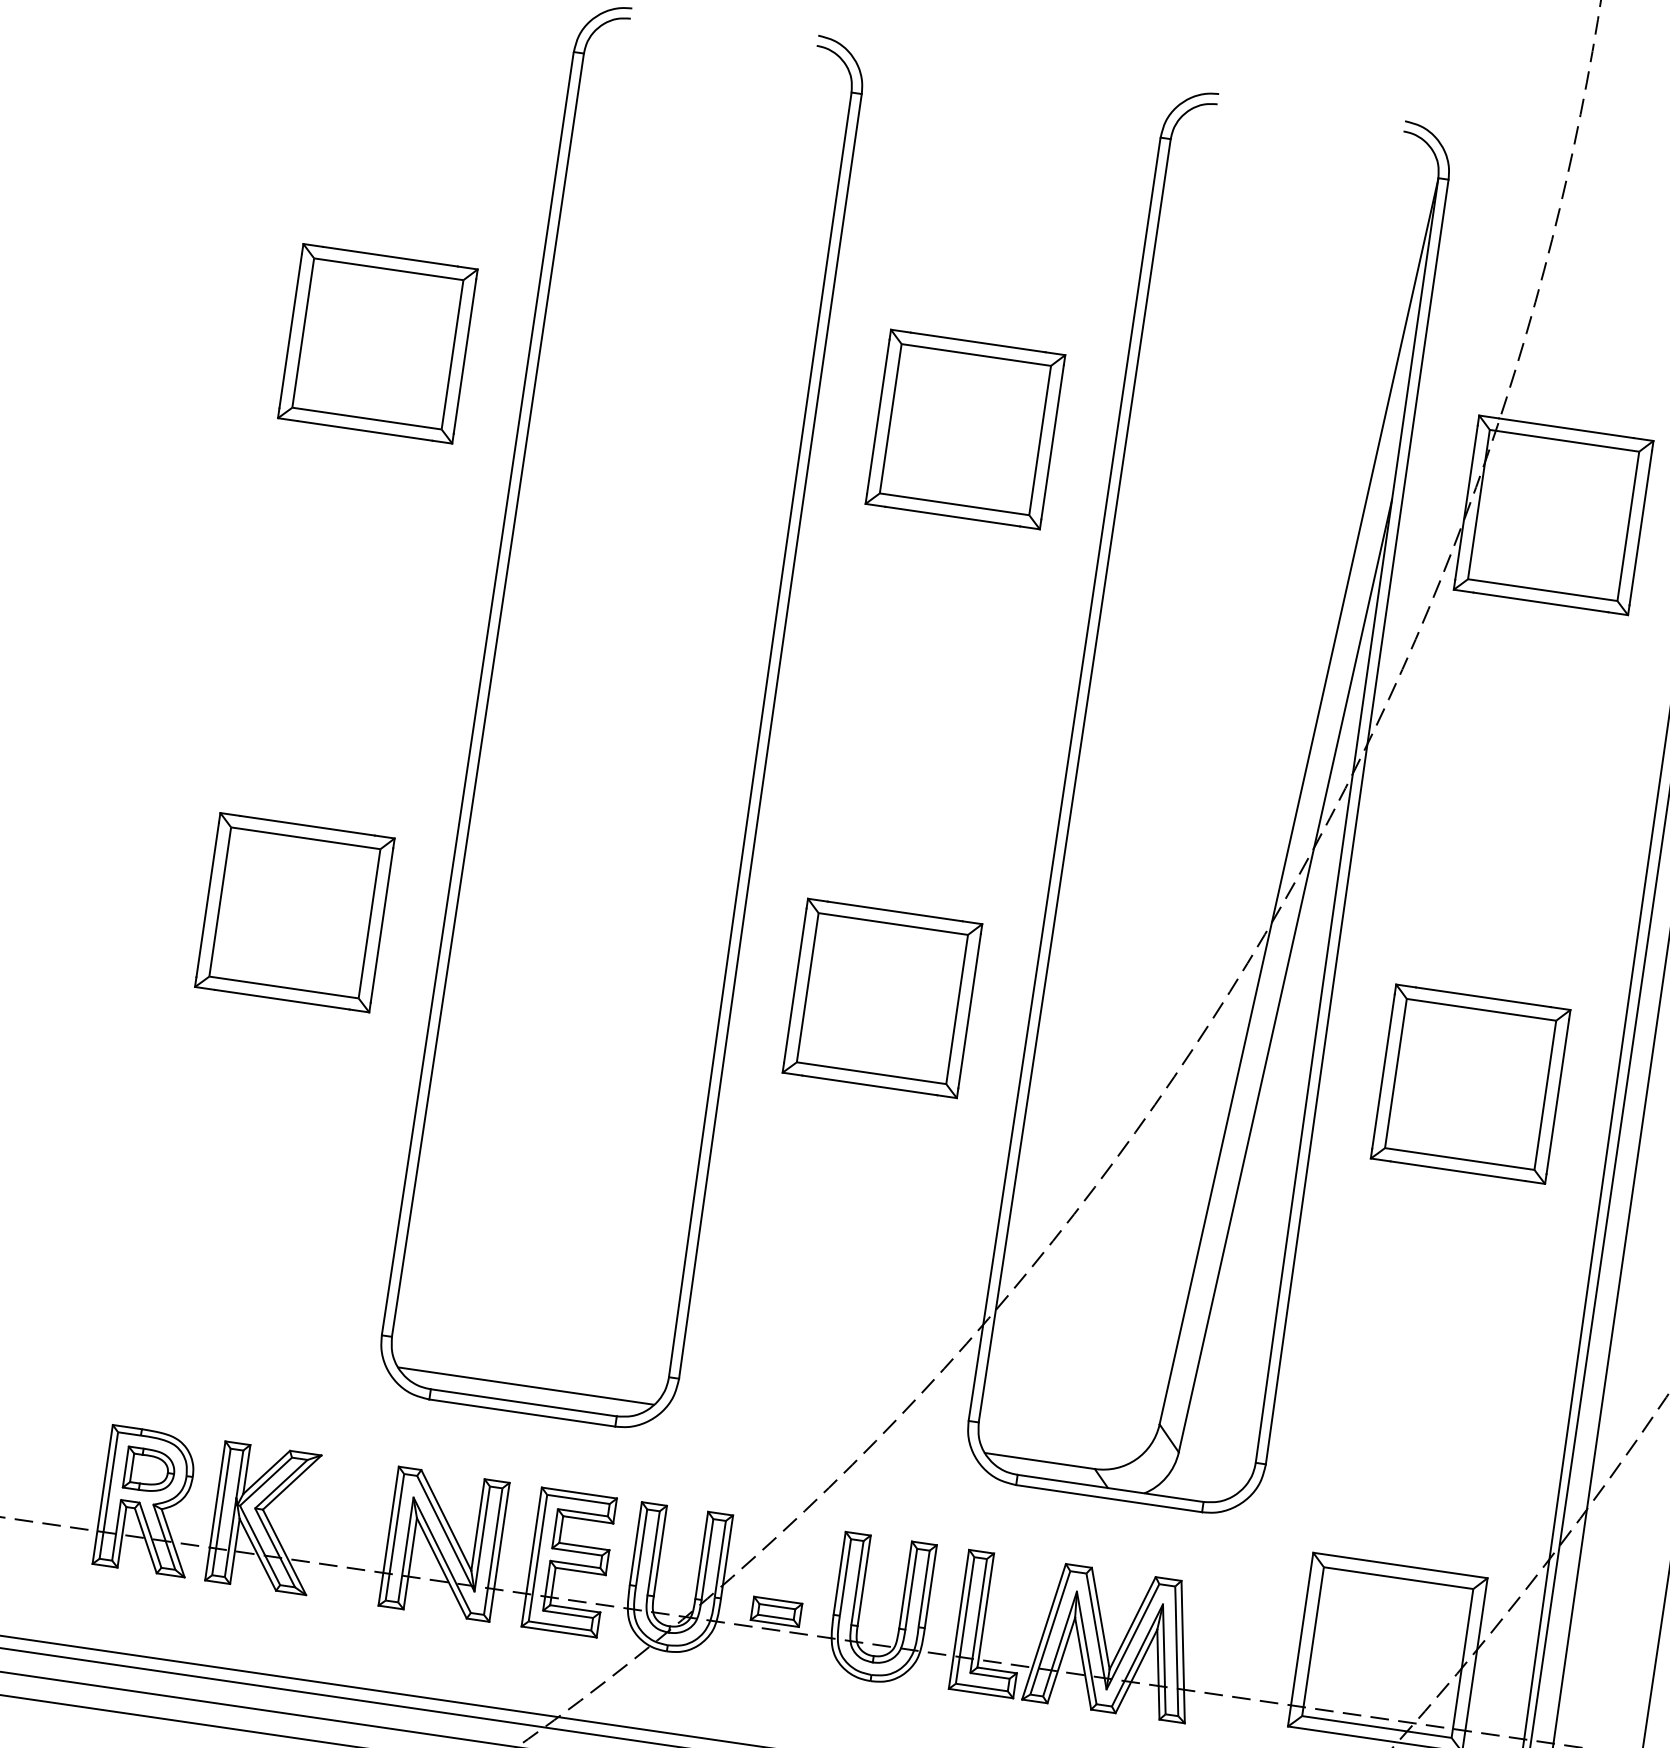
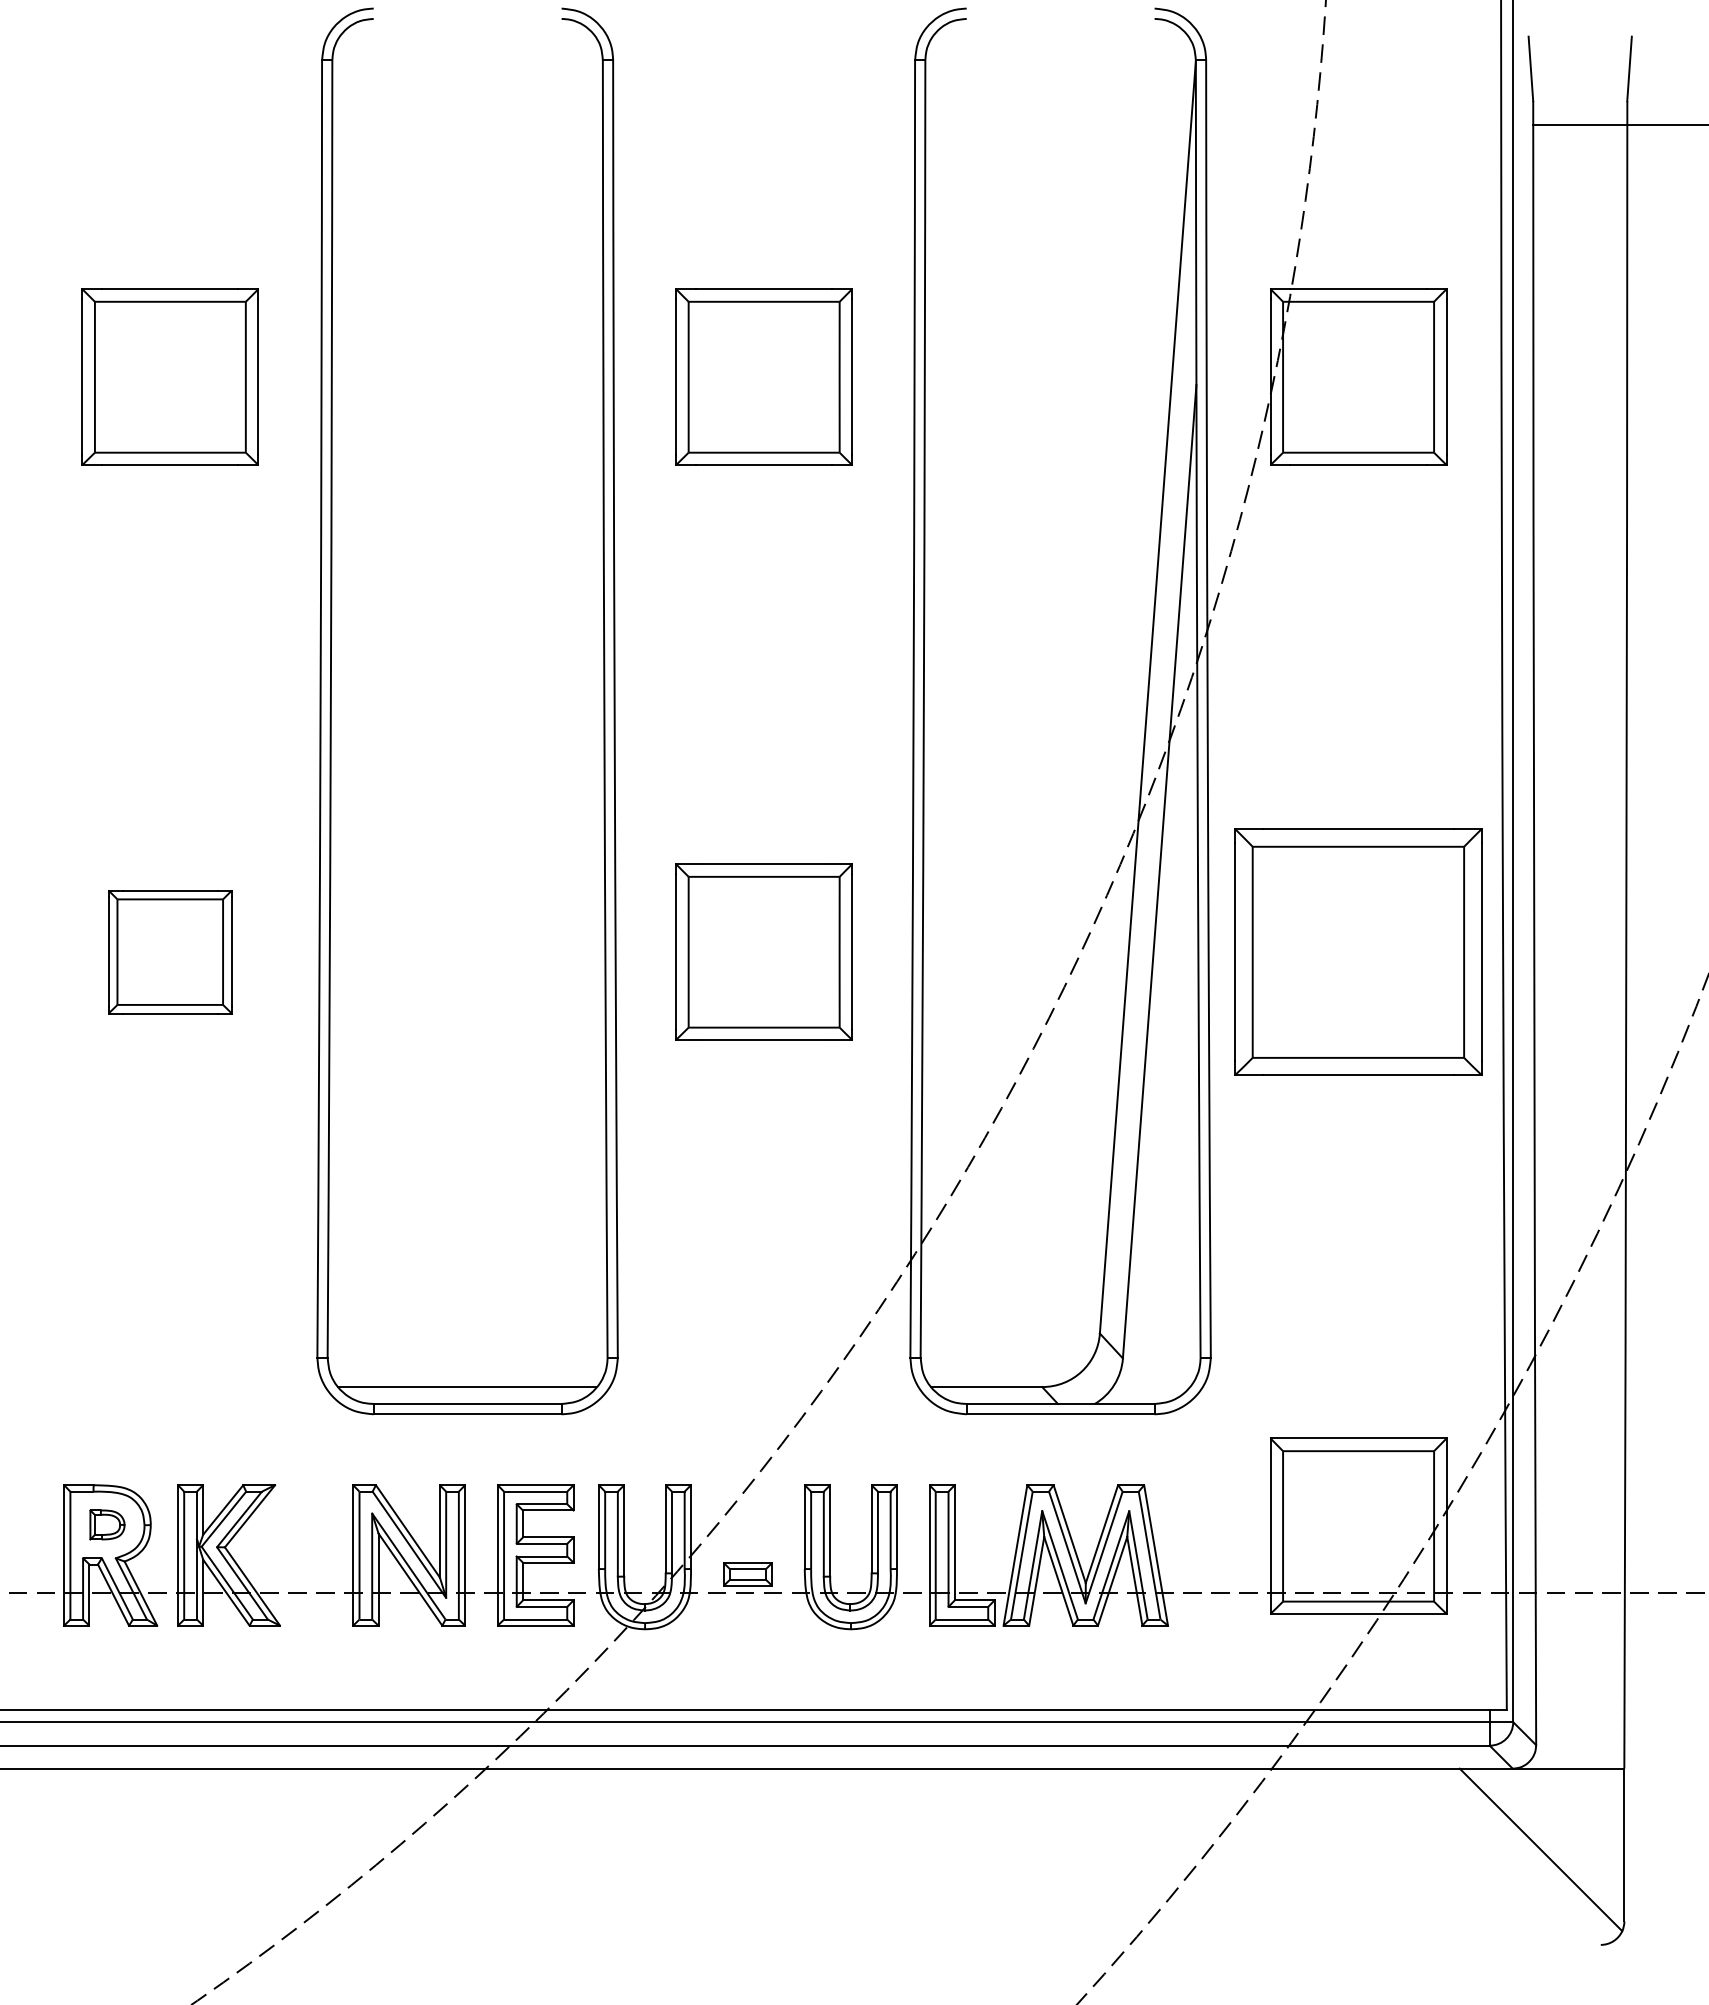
part: (294, 912) -> (169, 951), size x0.7
part: (1470, 1083) -> (1358, 951), size x1.4
part: (150, 1470) -> (107, 1524), size x0.7

